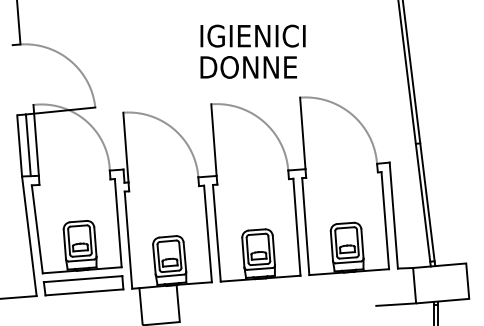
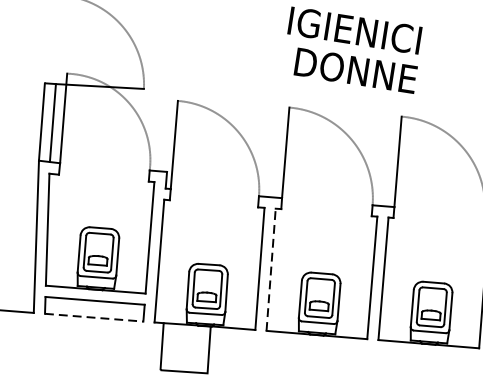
text: (248, 67) -> (355, 70), moved
line: (216, 232) -> (270, 268), solid -> dashed
line: (84, 292) -> (94, 317), solid -> dashed

